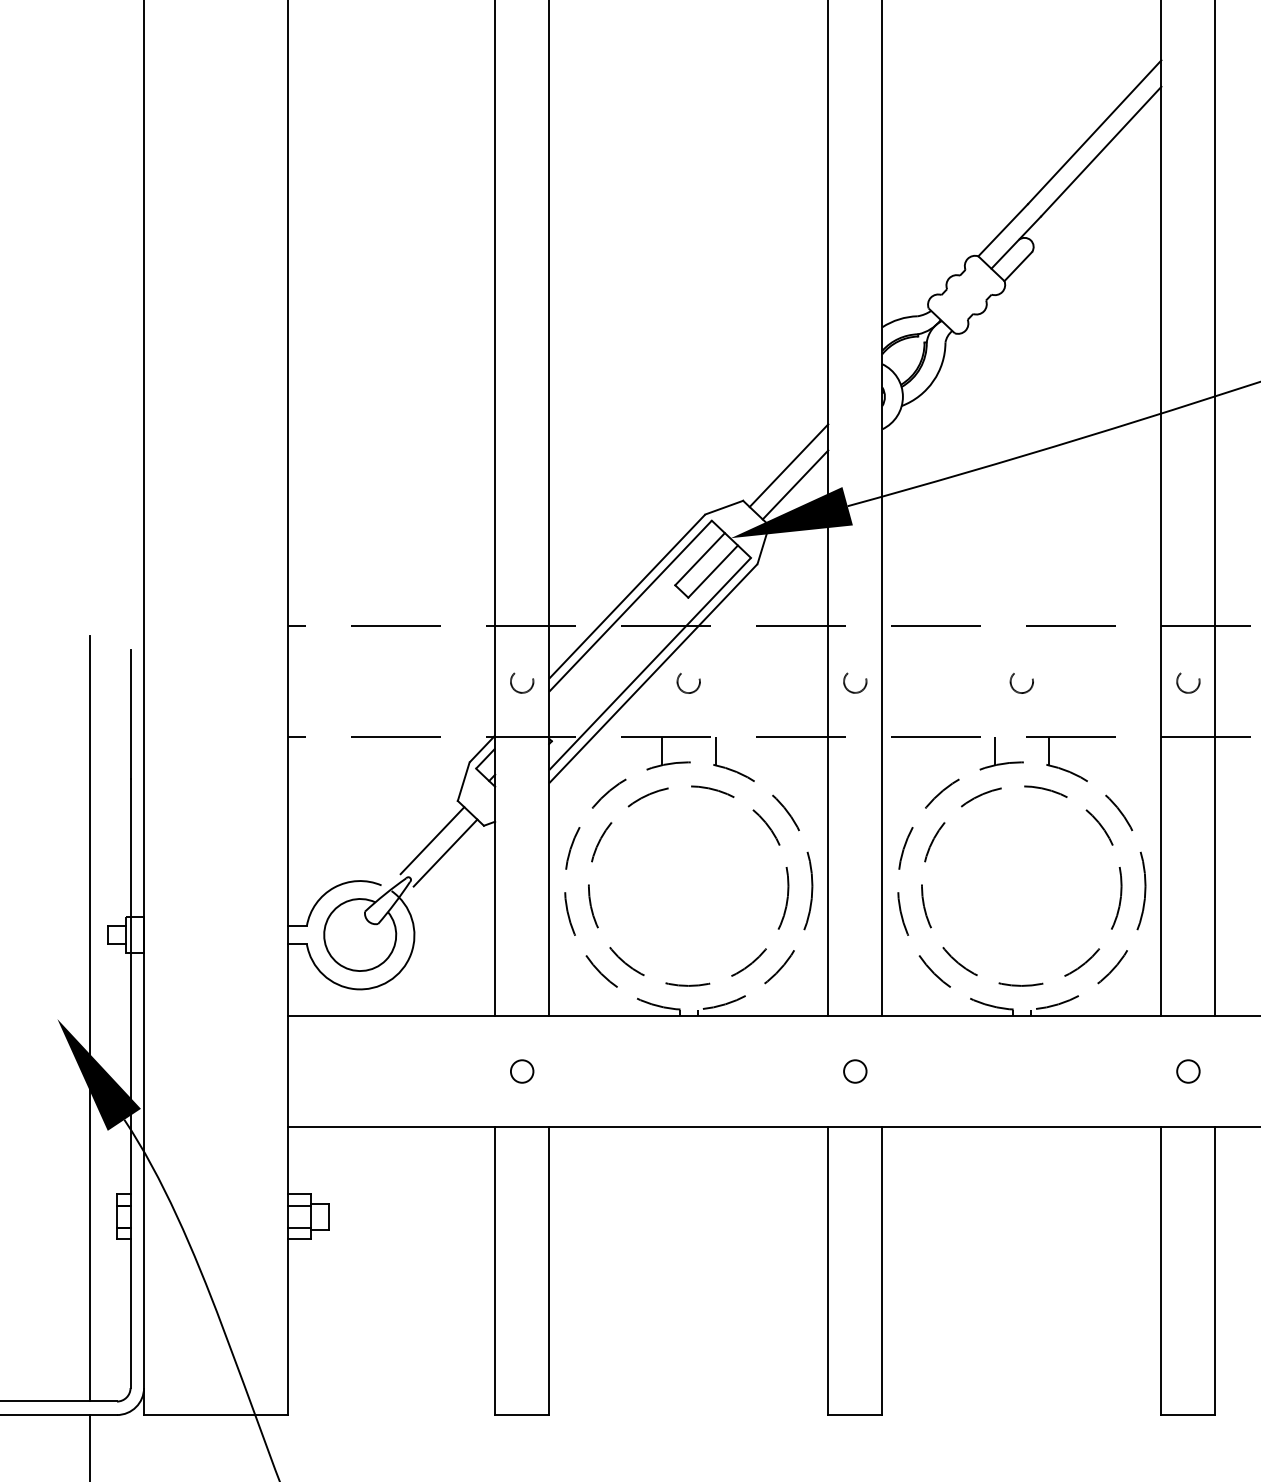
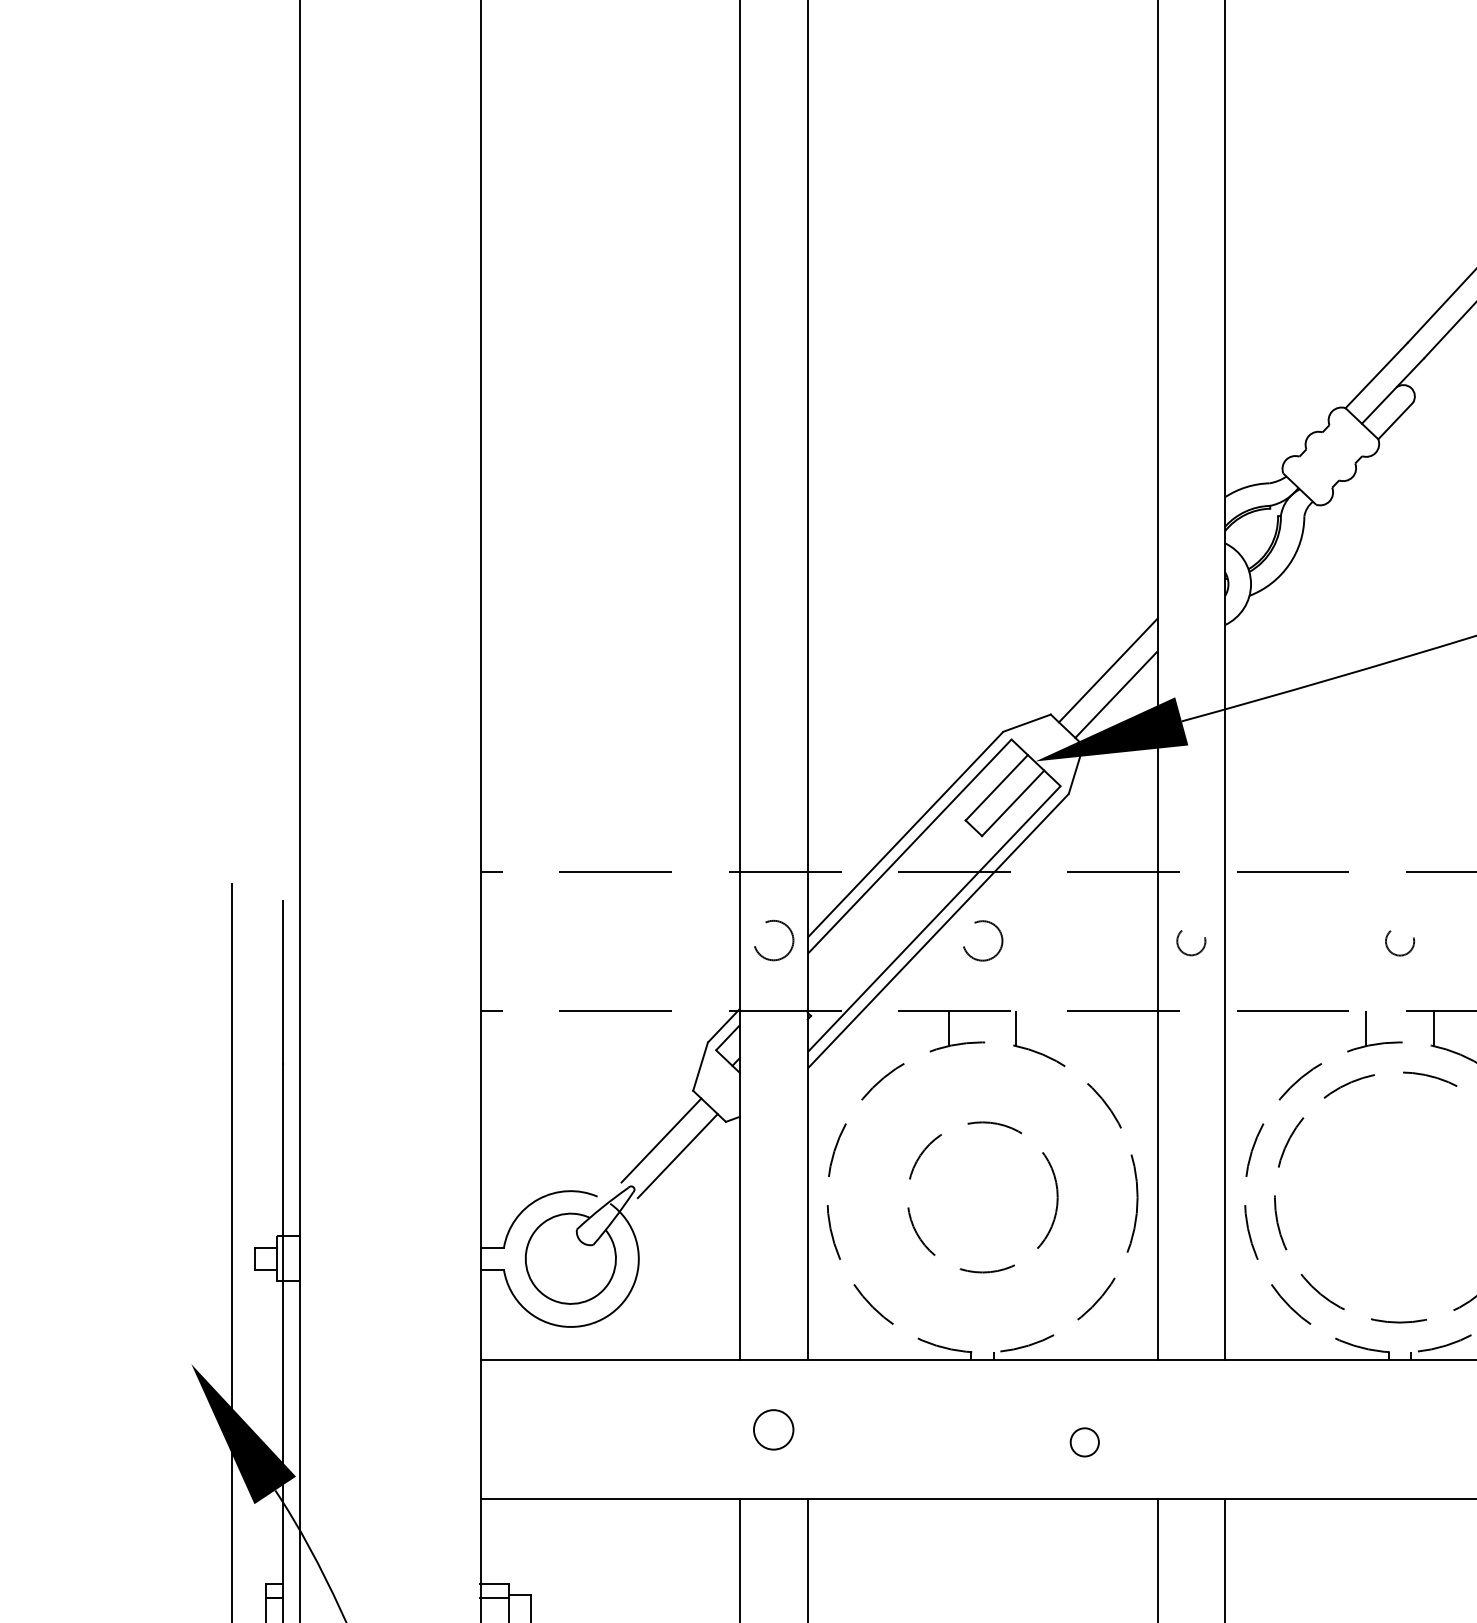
circle: (522, 682) -> (774, 942), size x1.4
circle: (688, 682) -> (982, 942), size x1.4
circle: (688, 885) -> (982, 1196), size x0.6
circle: (522, 1071) -> (774, 1429), size x1.4
circle: (855, 1071) -> (1085, 1442), moved

